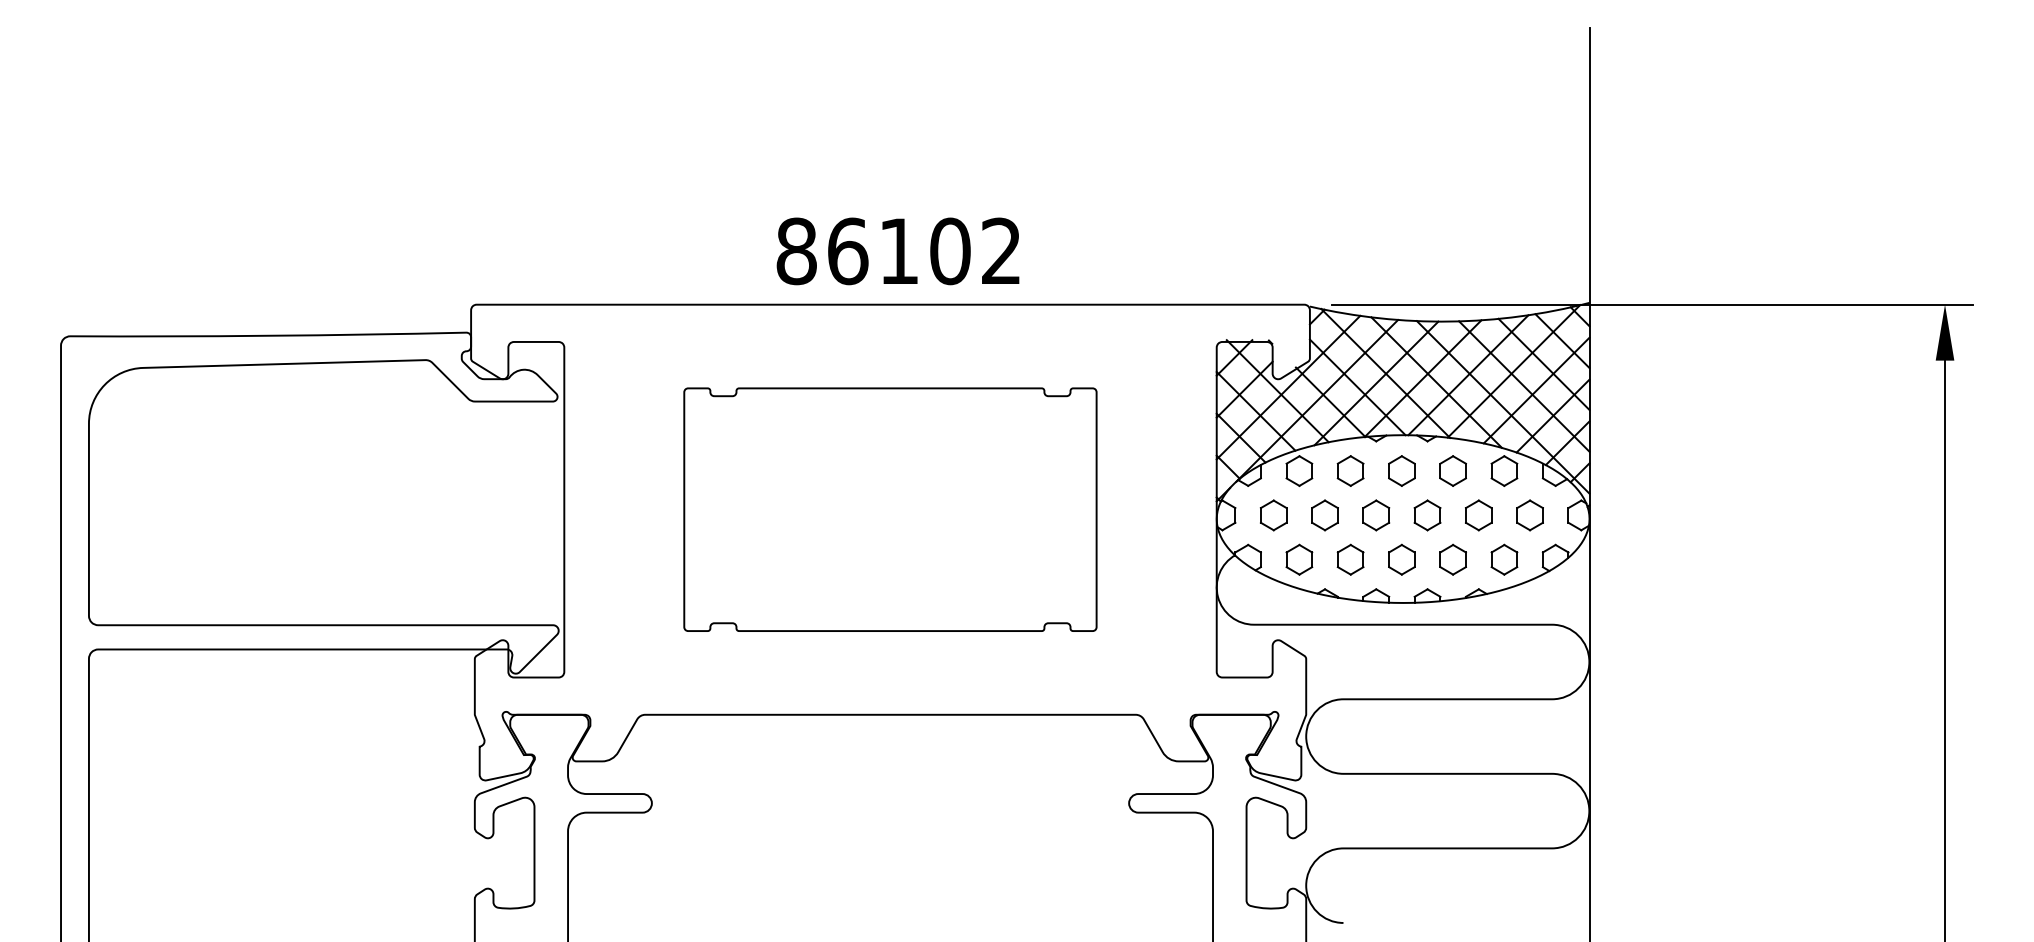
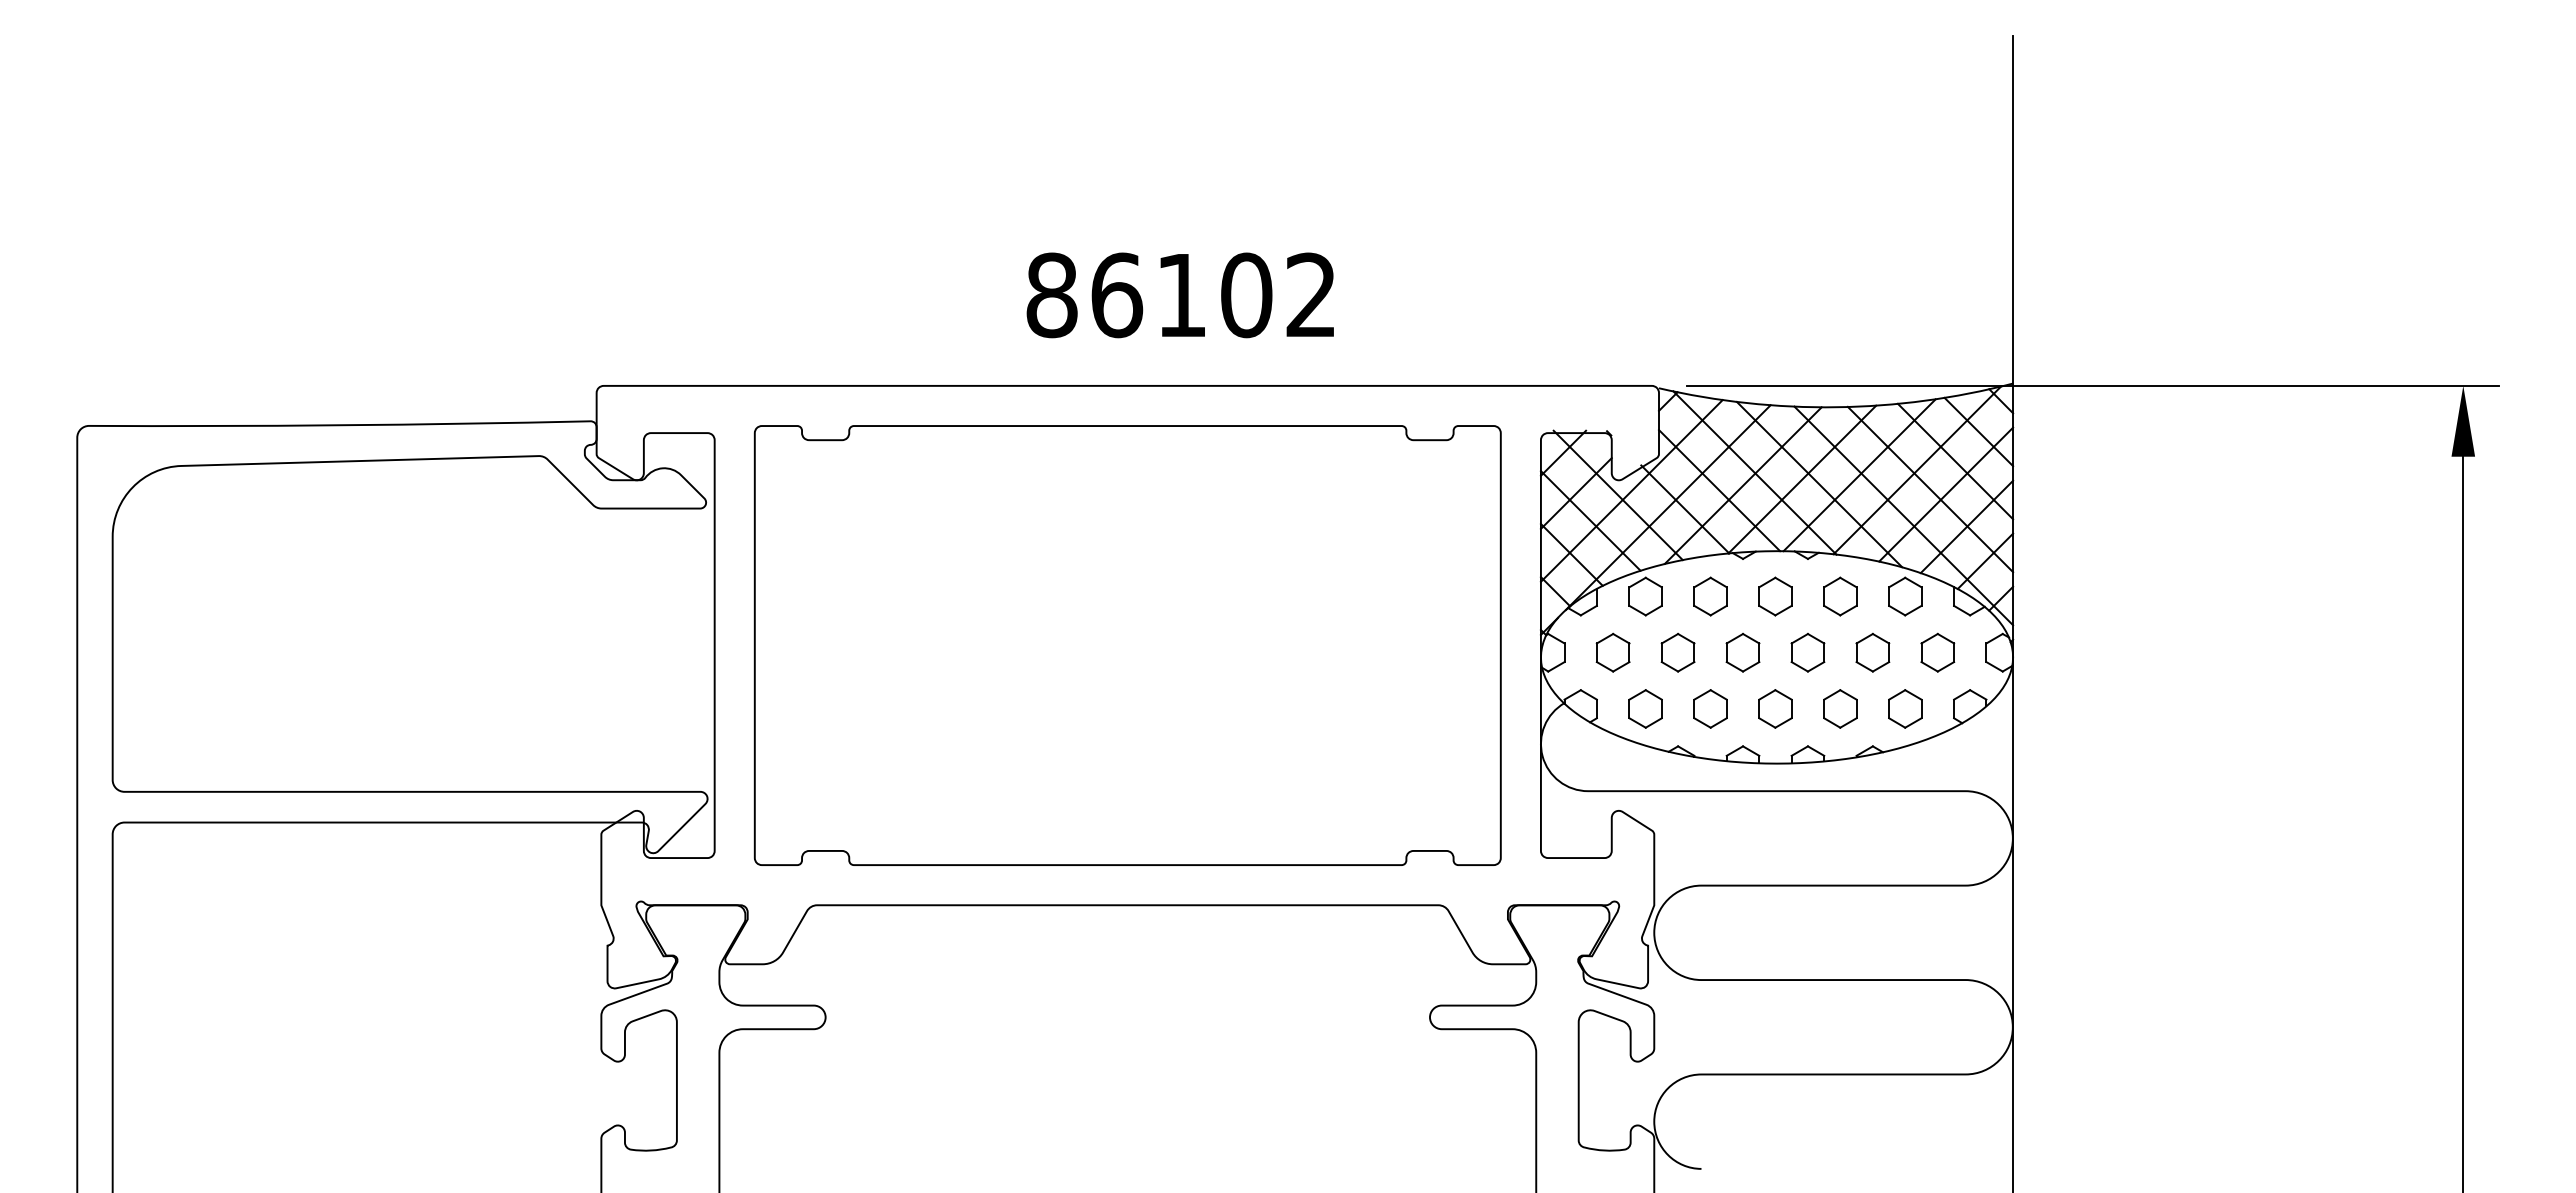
text: (897, 251) -> (1179, 295), moved
part: (890, 509) -> (1127, 645), size x1.43

